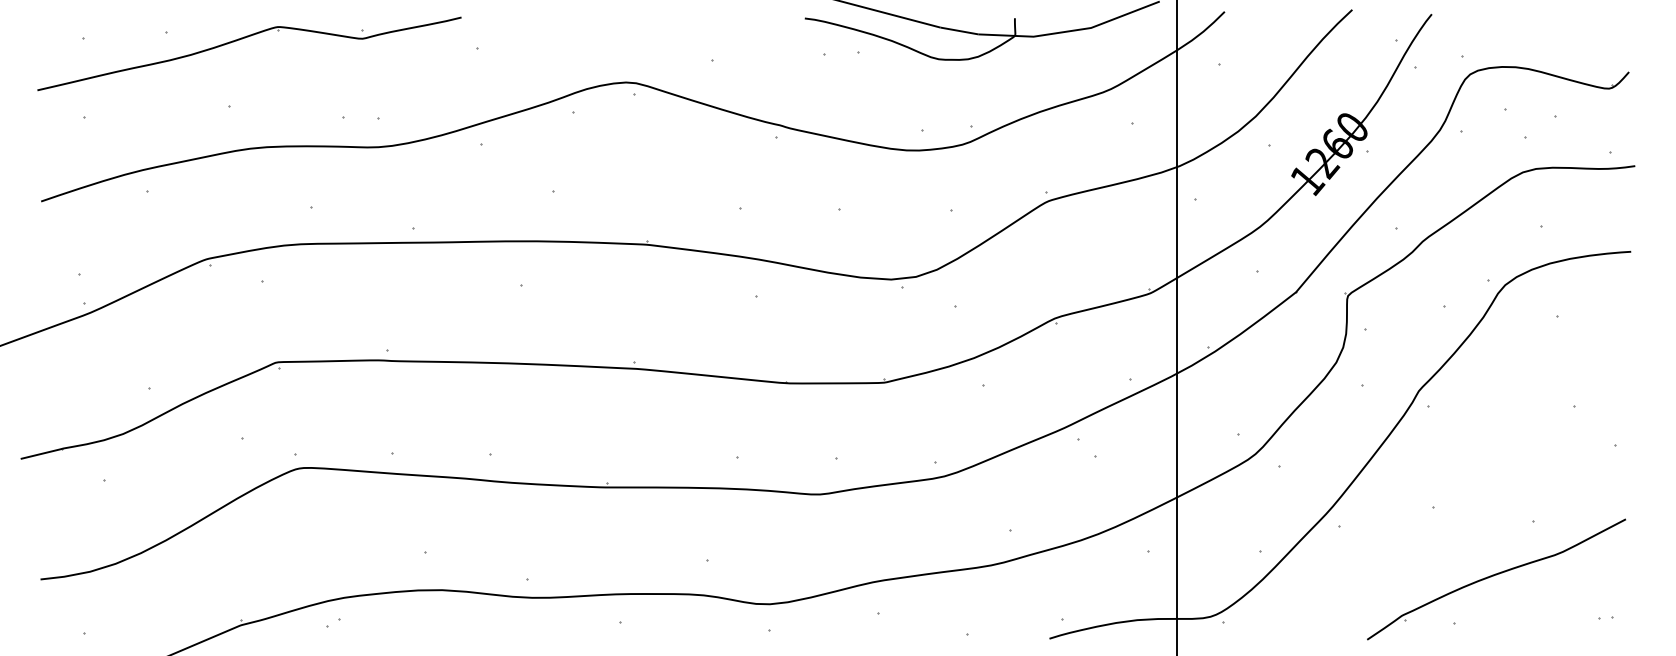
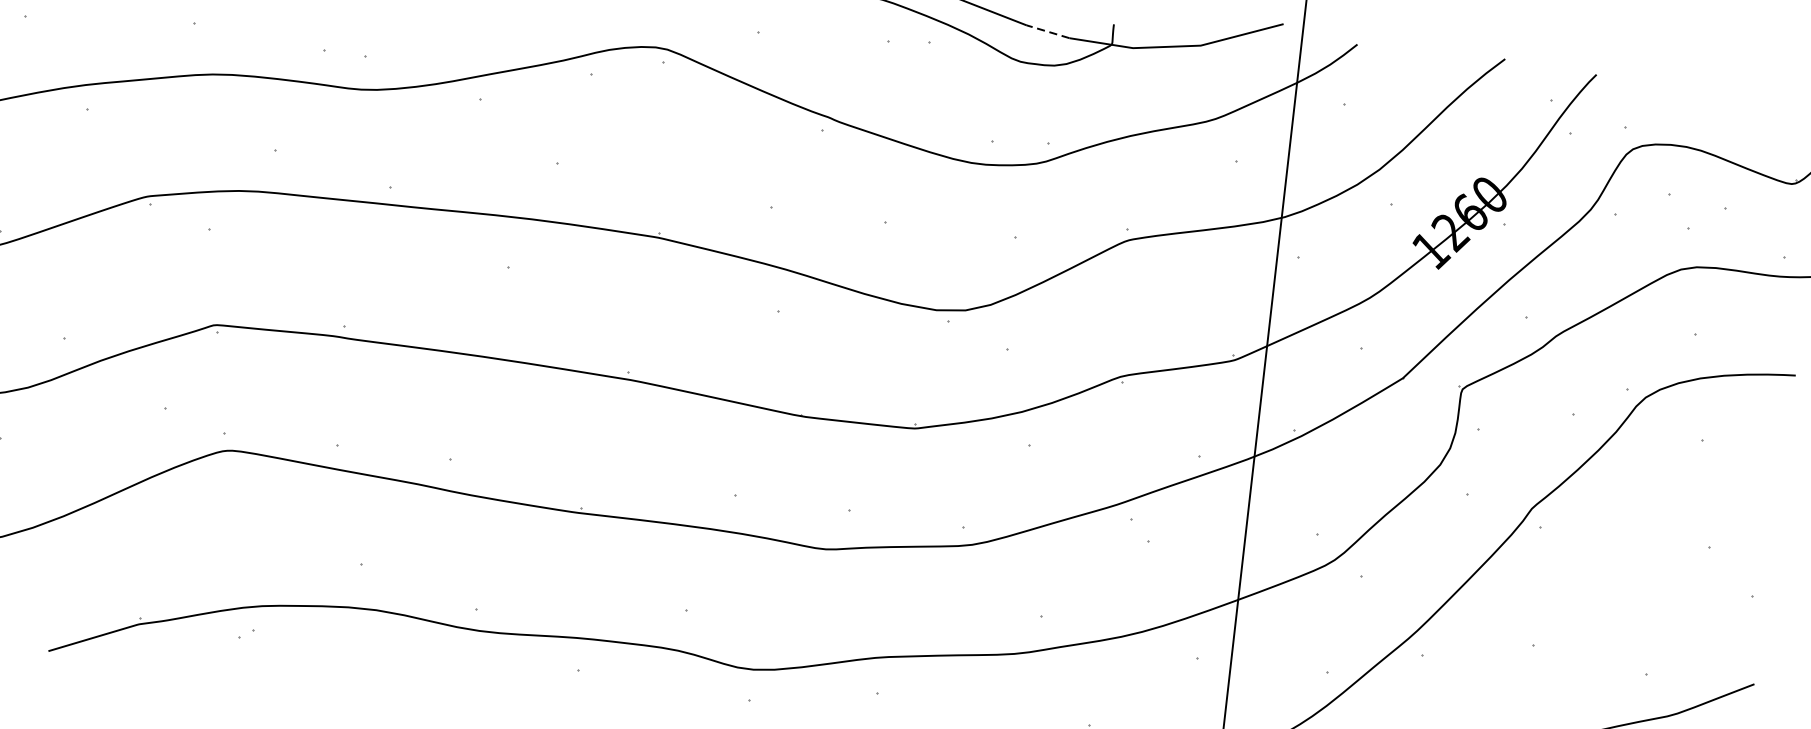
line: (958, 30) -> (1047, 31), solid -> dashed

